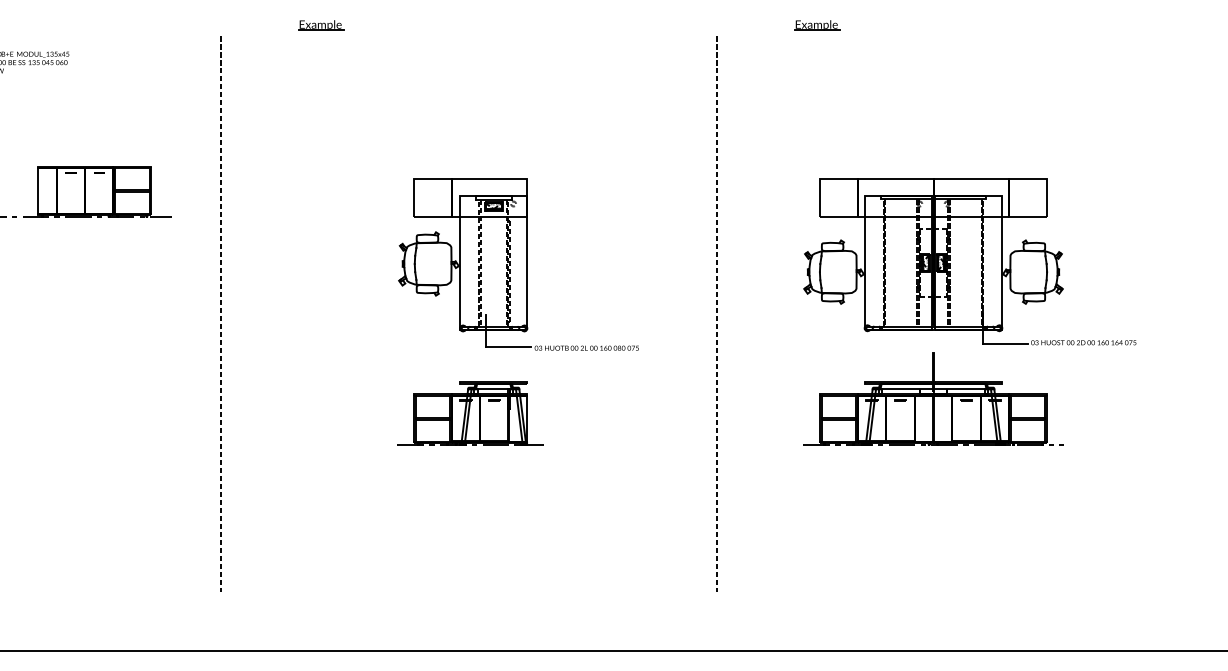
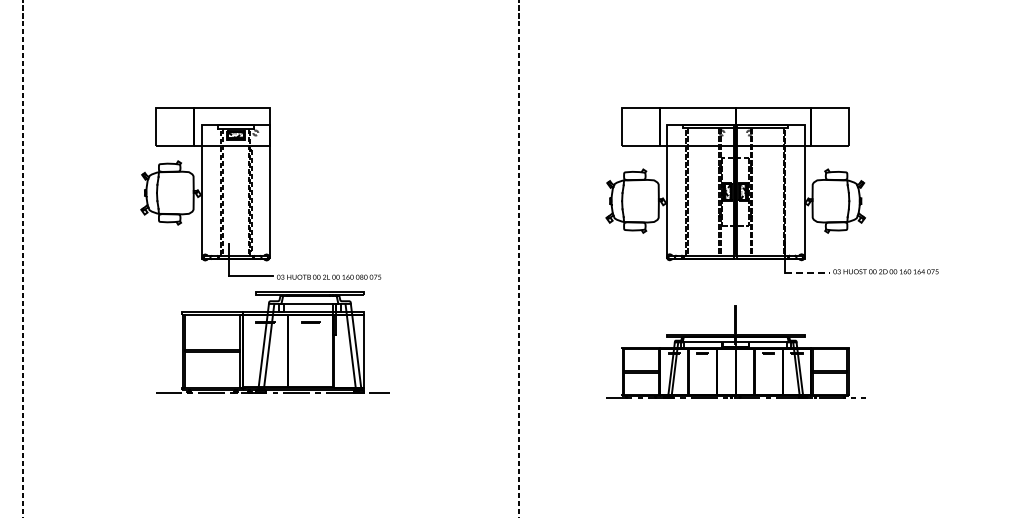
part: (518, 264) -> (260, 193), moved
line: (1005, 343) -> (807, 272), solid -> dashed
part: (933, 398) -> (735, 351), moved
part: (470, 413) -> (272, 342), size x1.6

